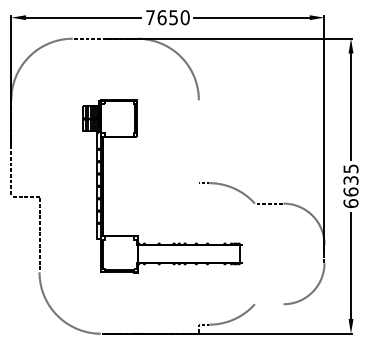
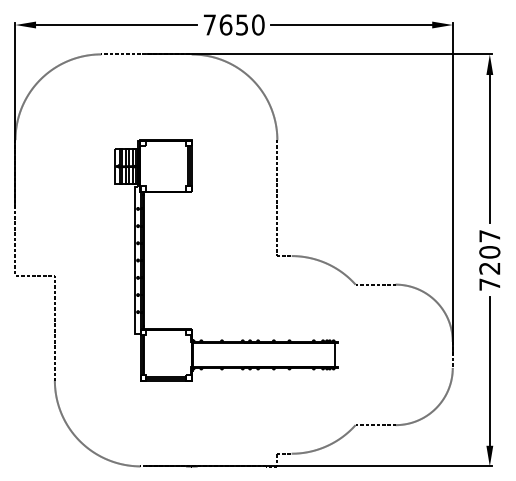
line: (198, 141) -> (277, 198), added
text: (350, 186) -> (489, 260), 6635 -> 7207
line: (269, 304) -> (375, 425), added

